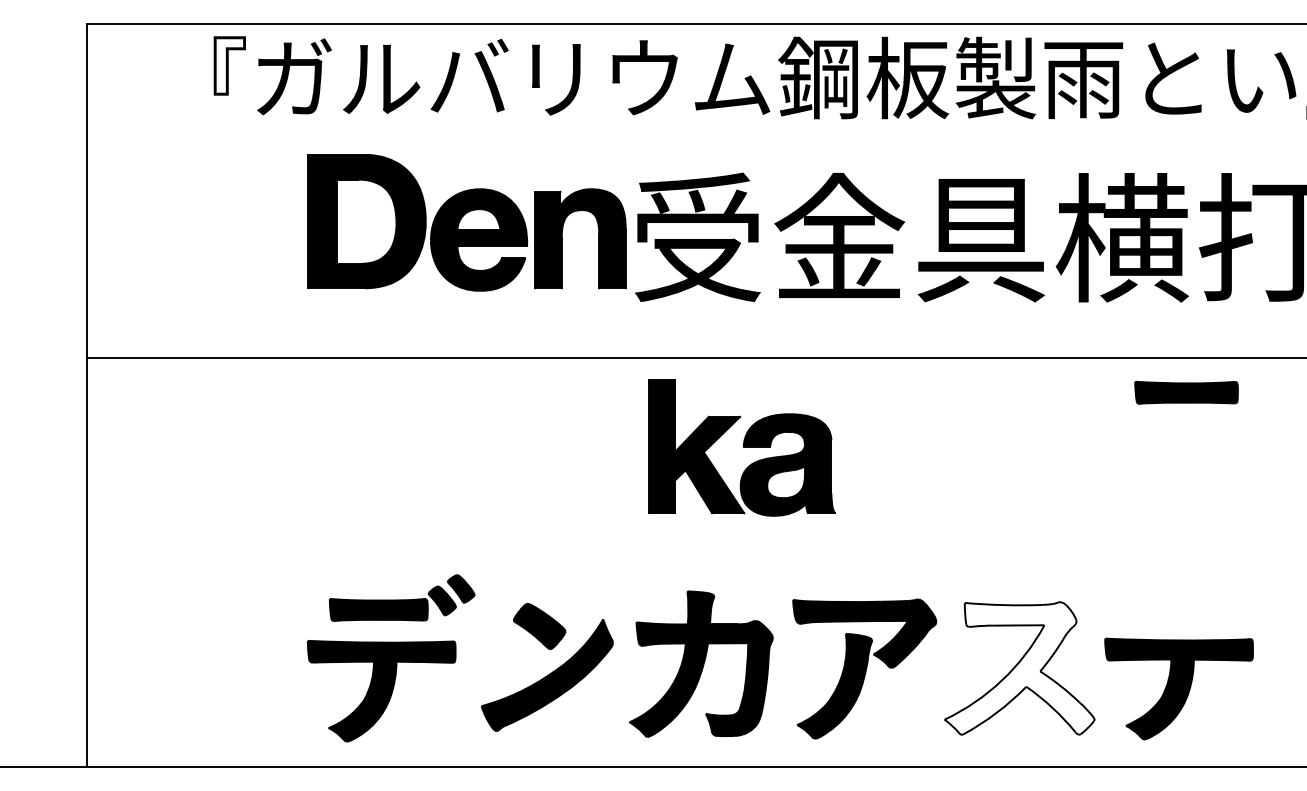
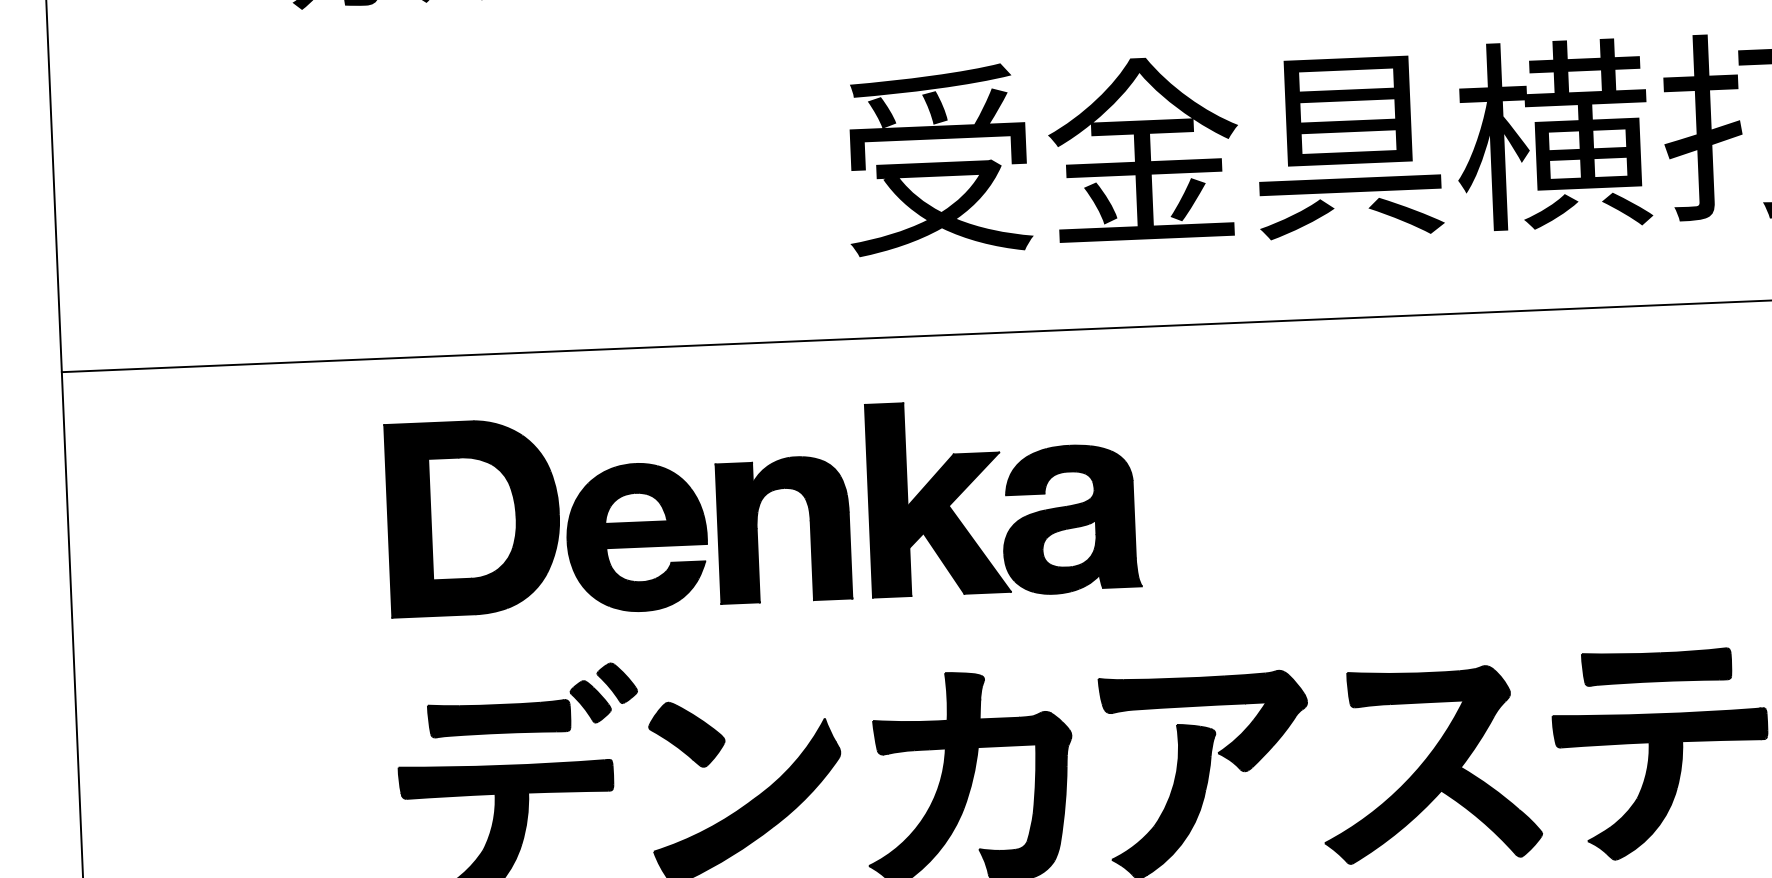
part: (466, 222) -> (617, 512), moved
part: (1186, 392) -> (1656, 666), moved
part: (741, 447) -> (1002, 496), moved
part: (539, 626) -> (686, 734), moved
fill: (1019, 668) -> (1430, 764), added

